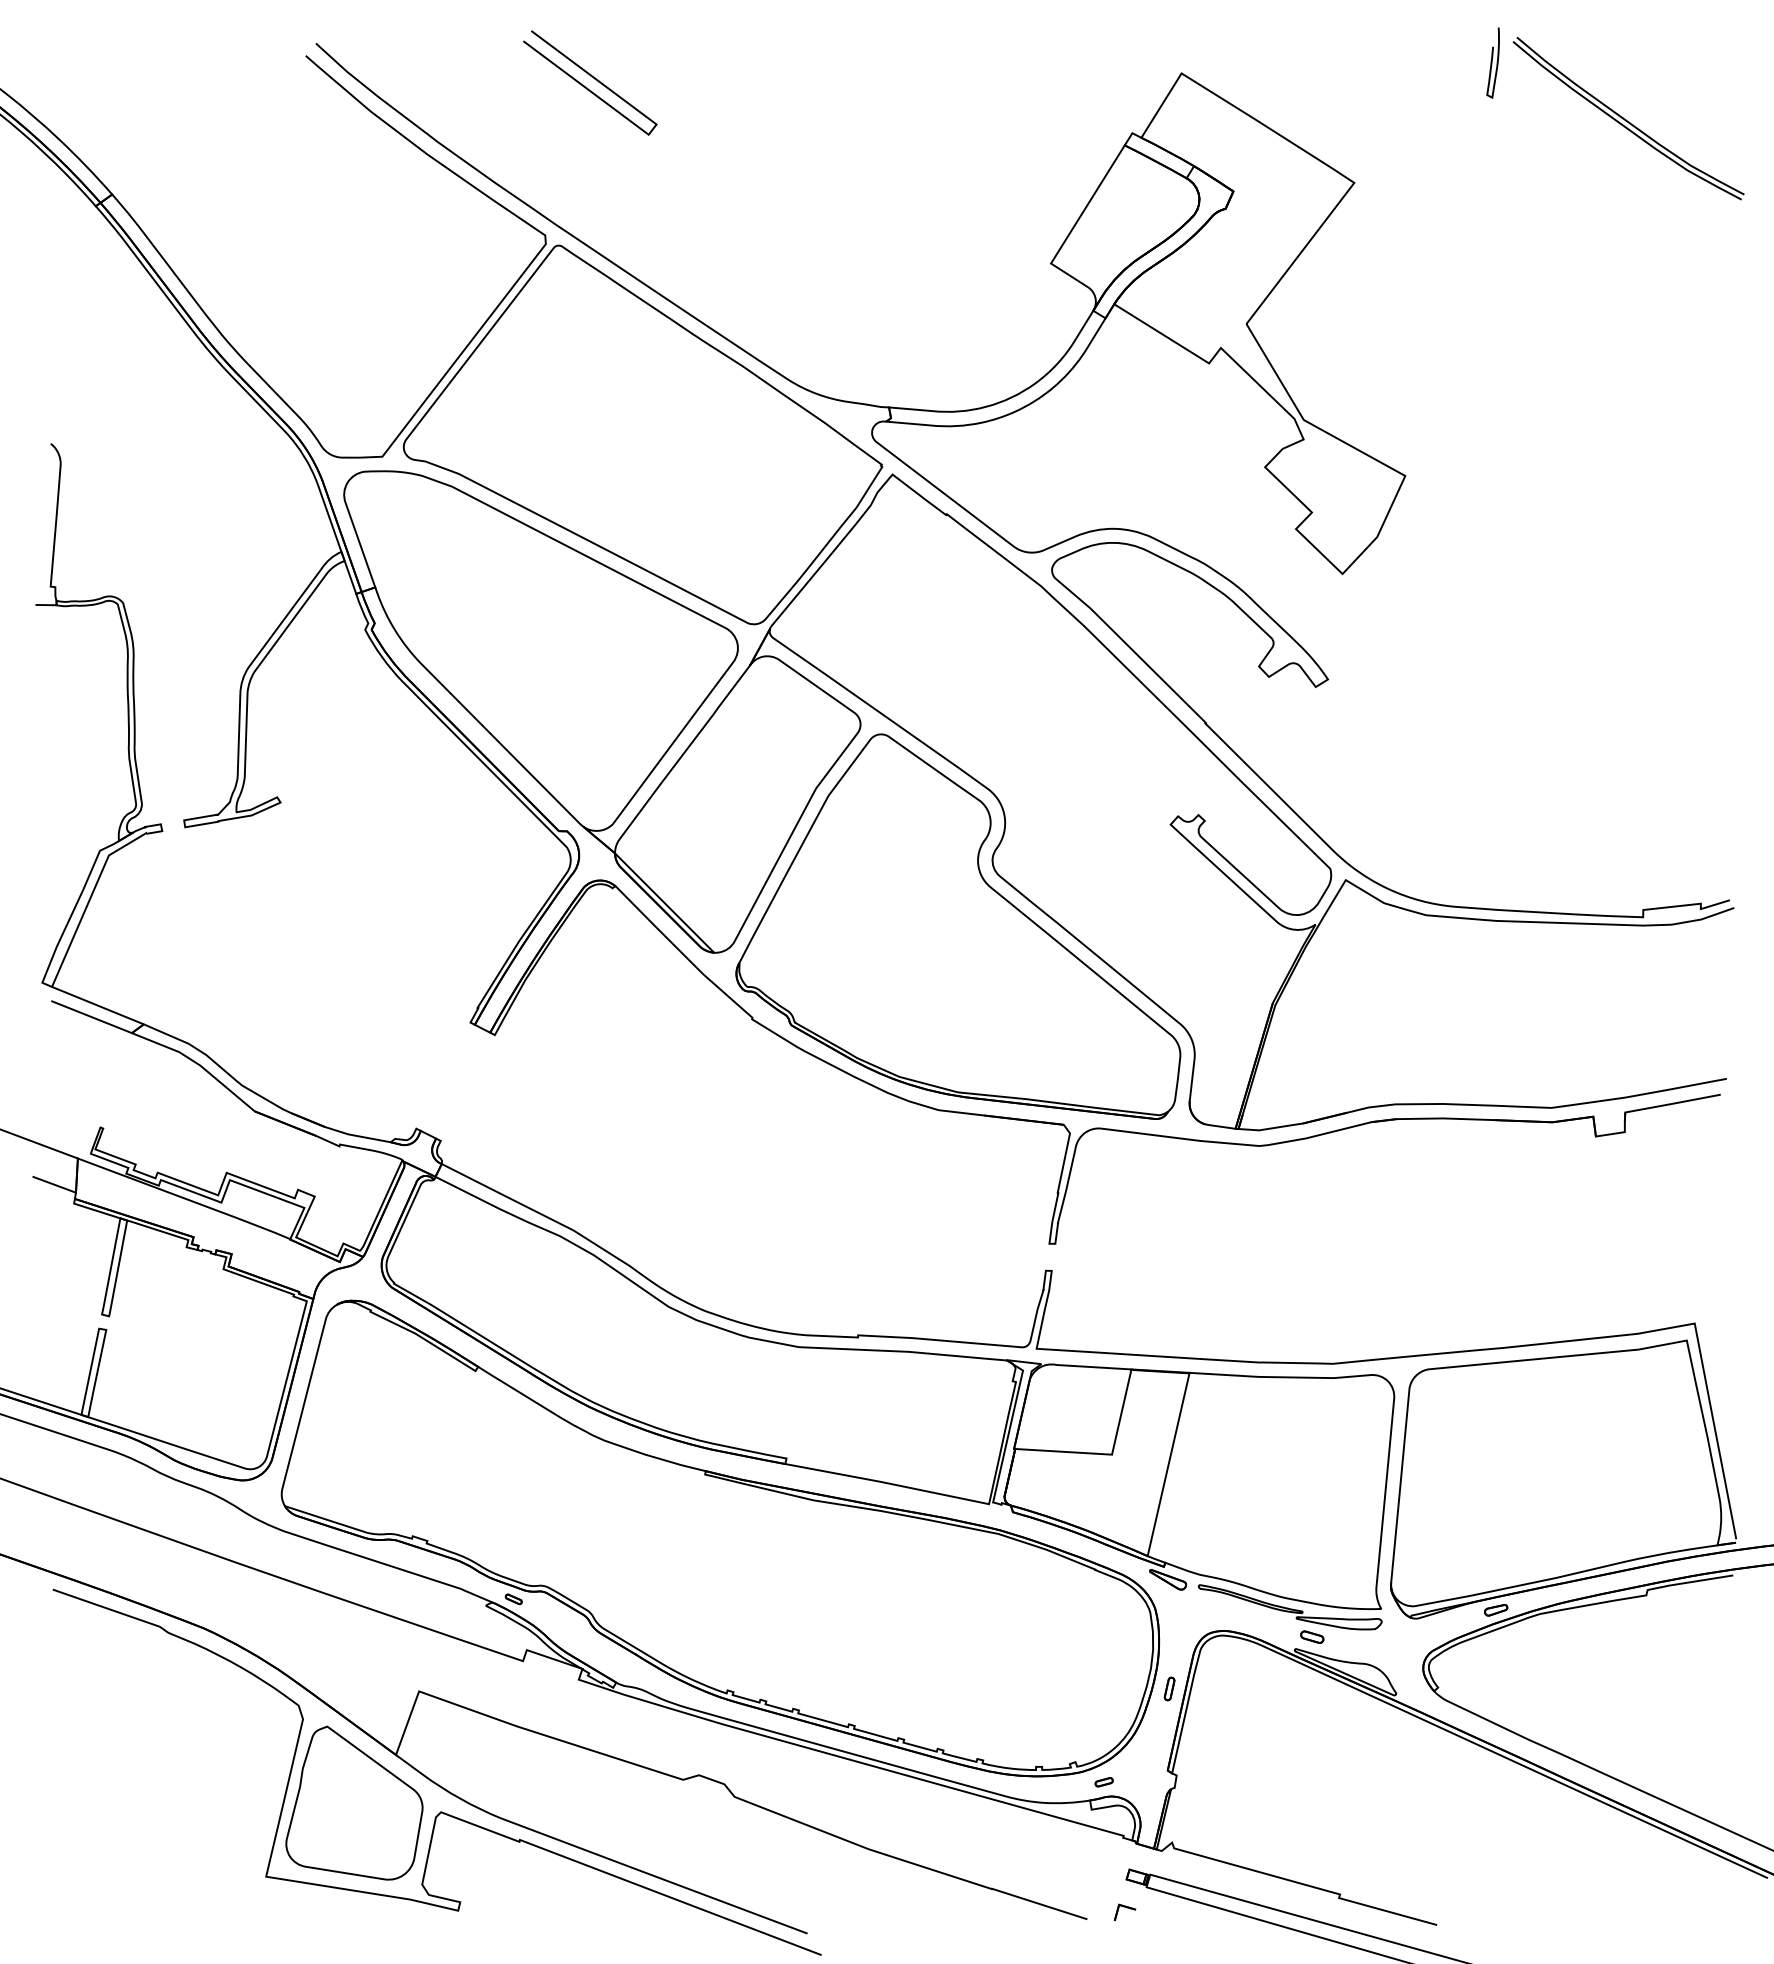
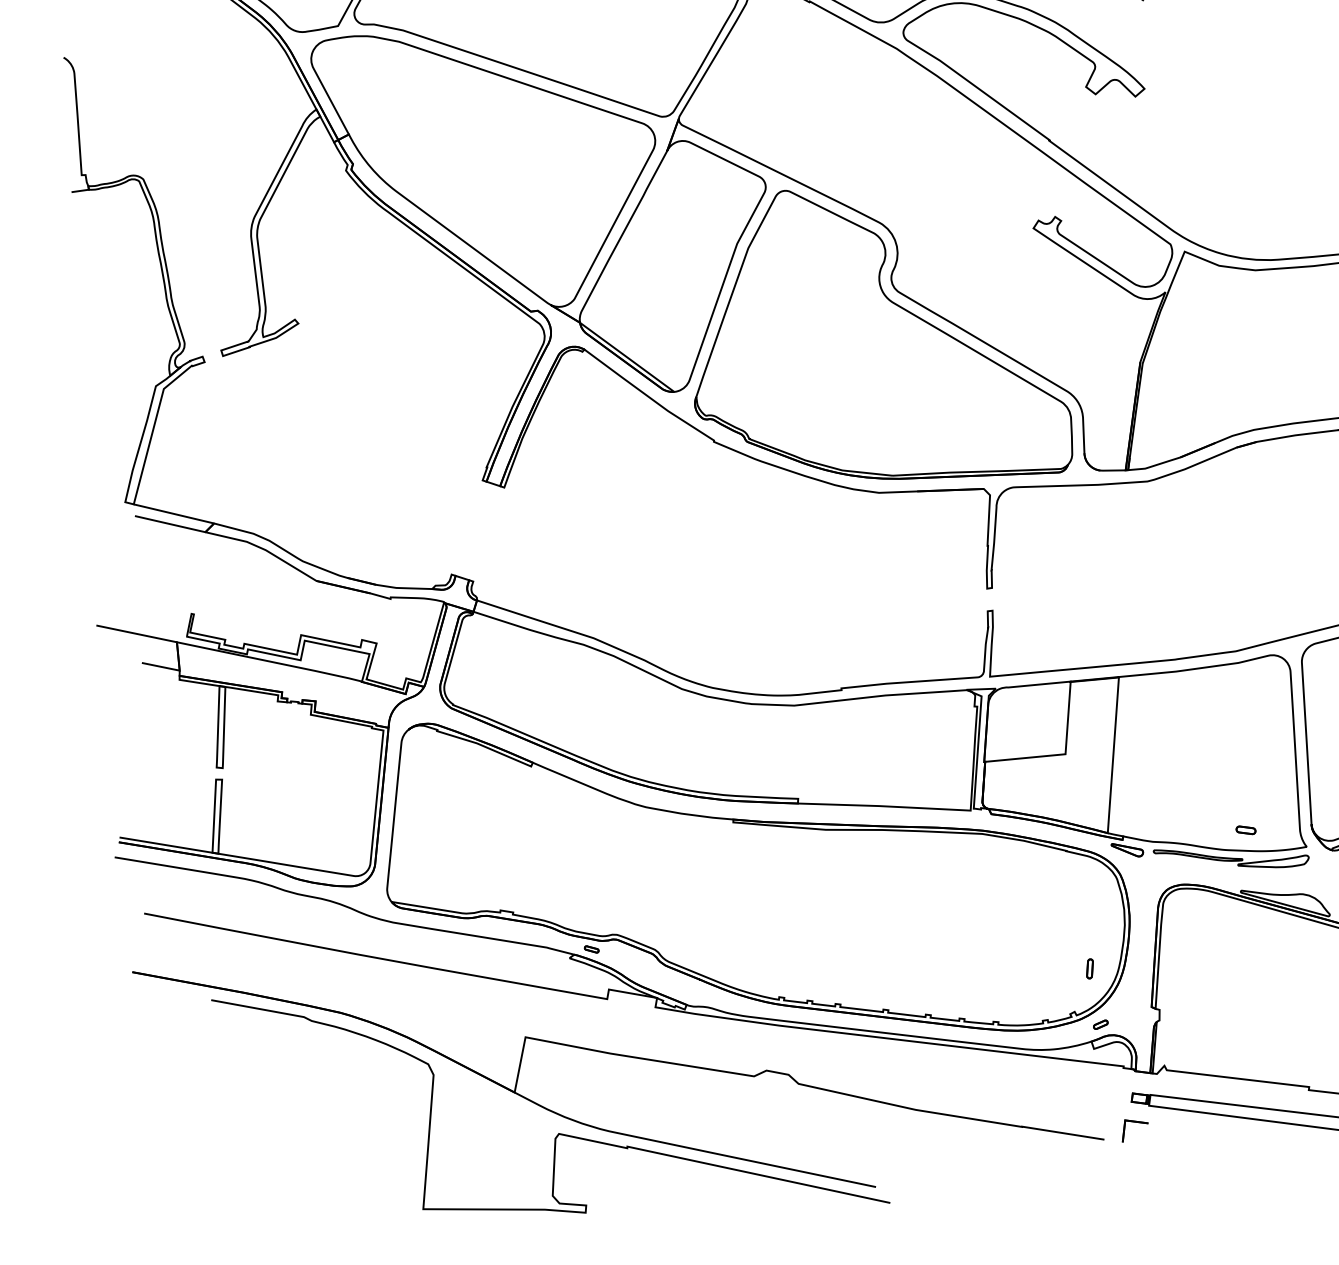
part: (1312, 1636) -> (1246, 829), moved
part: (1169, 1688) -> (1089, 968), moved
part: (354, 1802) -> (486, 1136), removed
part: (1124, 1912) -> (1134, 1129), size x1.6

